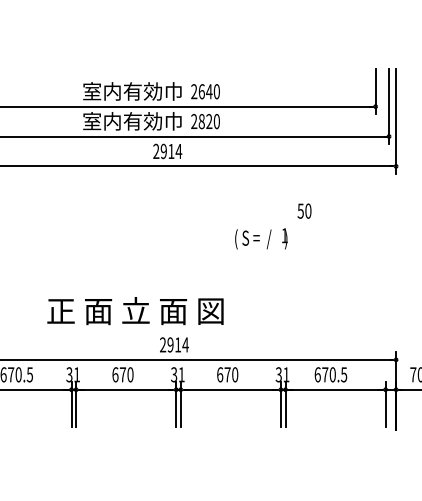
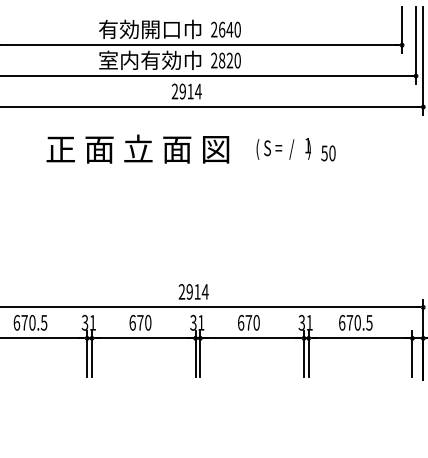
text: (122, 91) -> (139, 29), 室内有効巾 -> 有効開口巾
text: (261, 238) -> (283, 148), moved
text: (135, 311) -> (137, 149), moved

